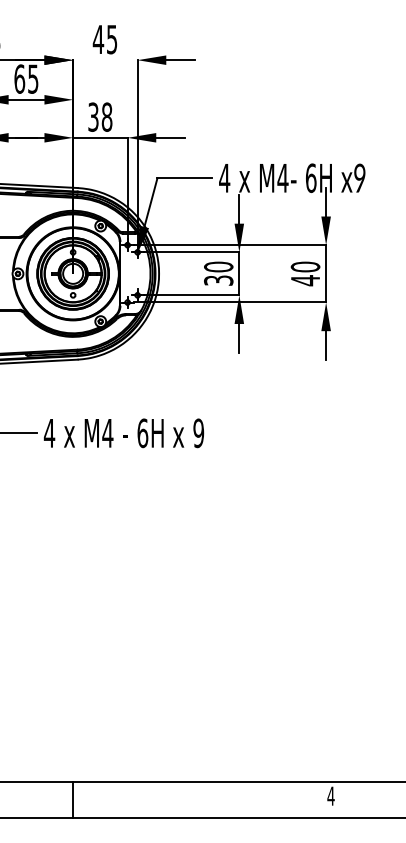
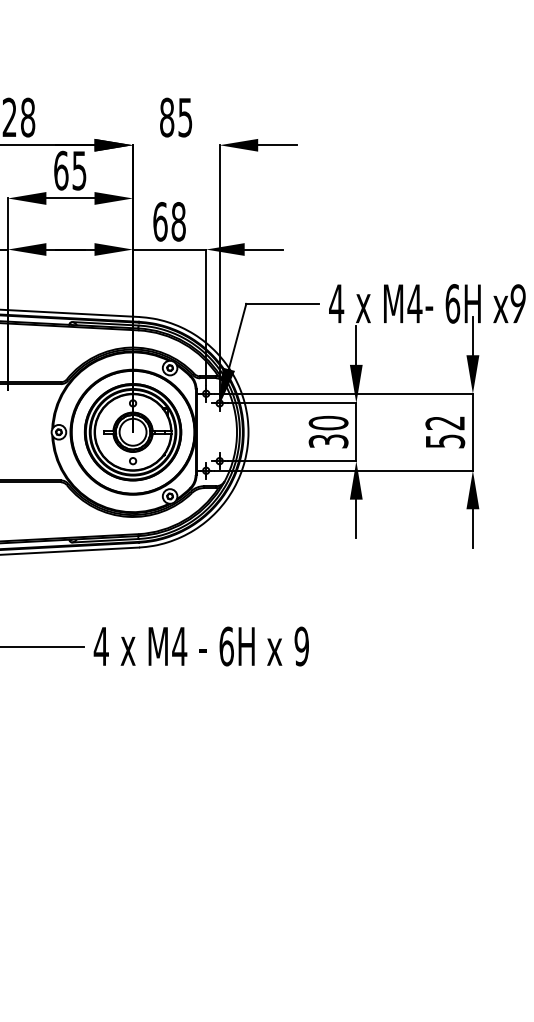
text: (98, 39) -> (167, 117), 45 -> 85
text: (93, 116) -> (160, 220), 38 -> 68
text: (305, 273) -> (445, 431), 40 -> 52

